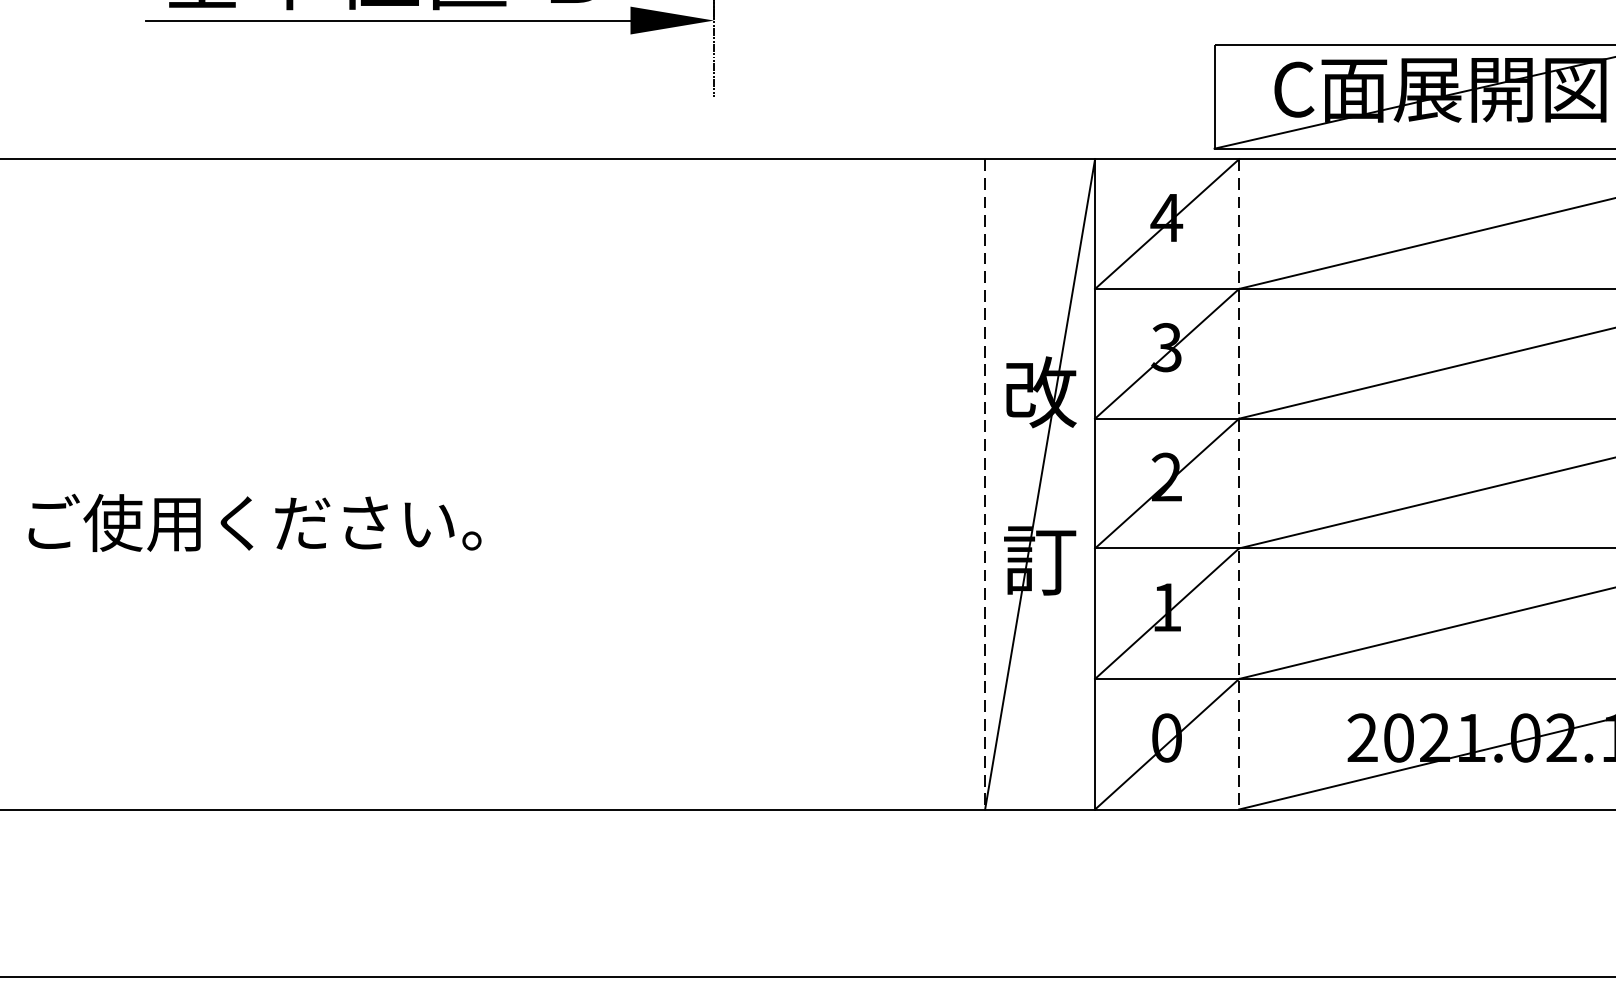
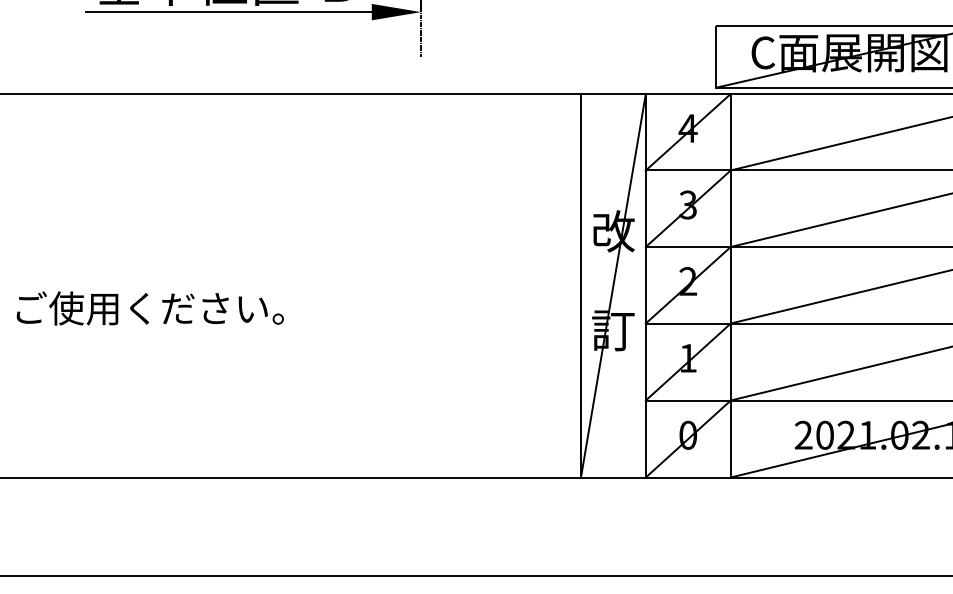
line: (984, 484) -> (580, 285), dashed -> solid
line: (1238, 484) -> (730, 285), dashed -> solid

